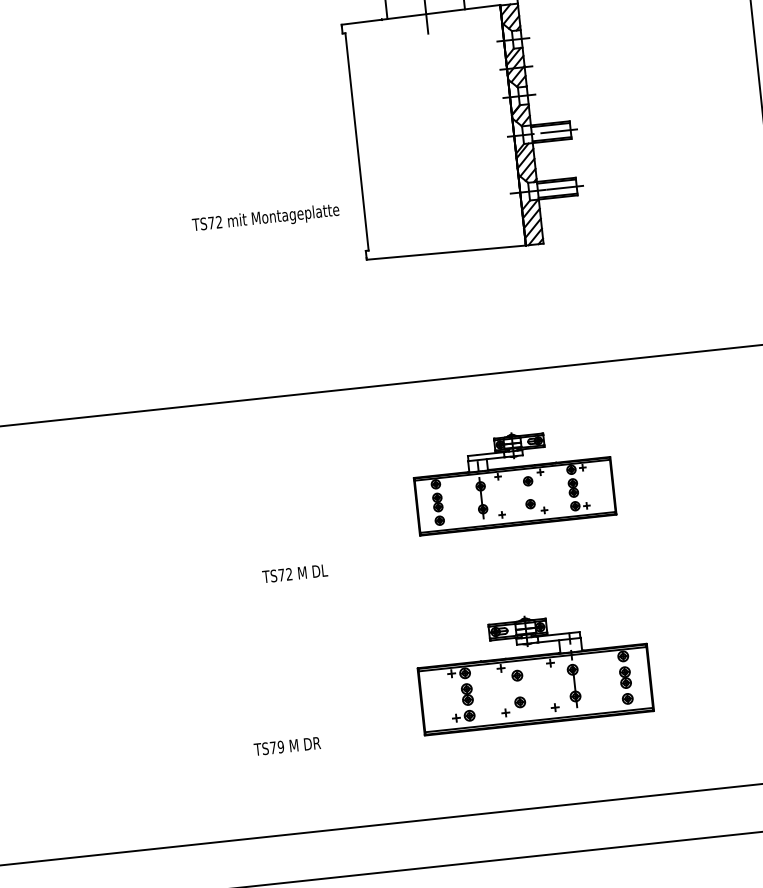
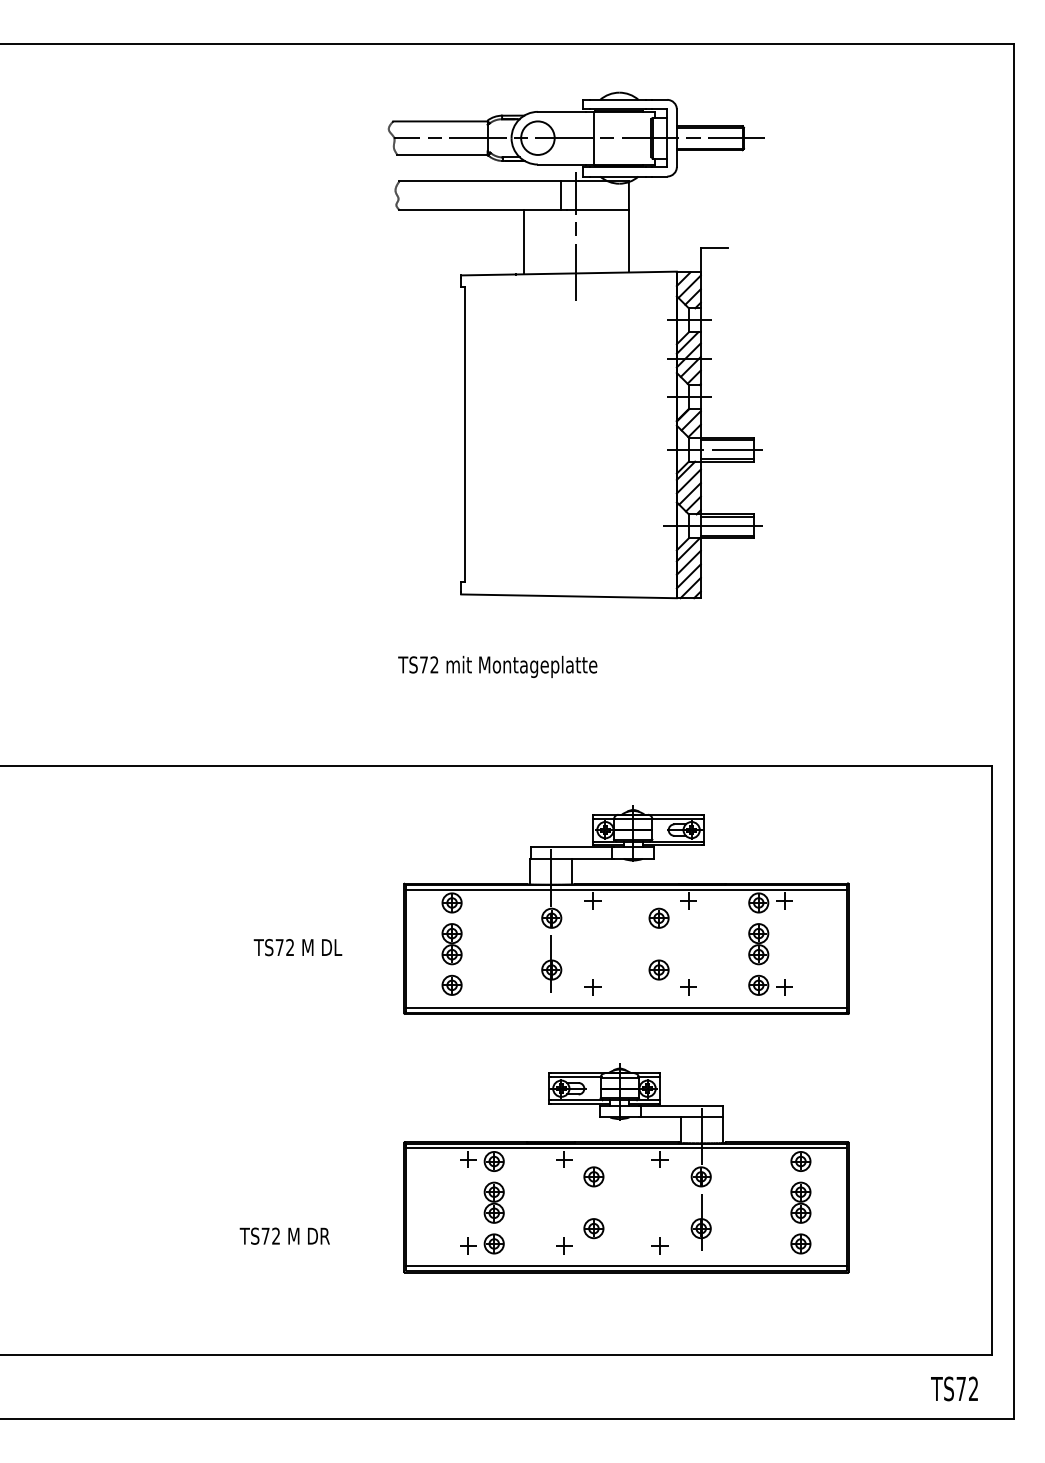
text: (265, 218) -> (497, 666), moved
part: (513, 478) -> (626, 909), size x1.67
text: (294, 573) -> (297, 947), moved
part: (533, 669) -> (626, 1168), size x1.43
text: (281, 746) -> (276, 1235), TS79 -> TS72

